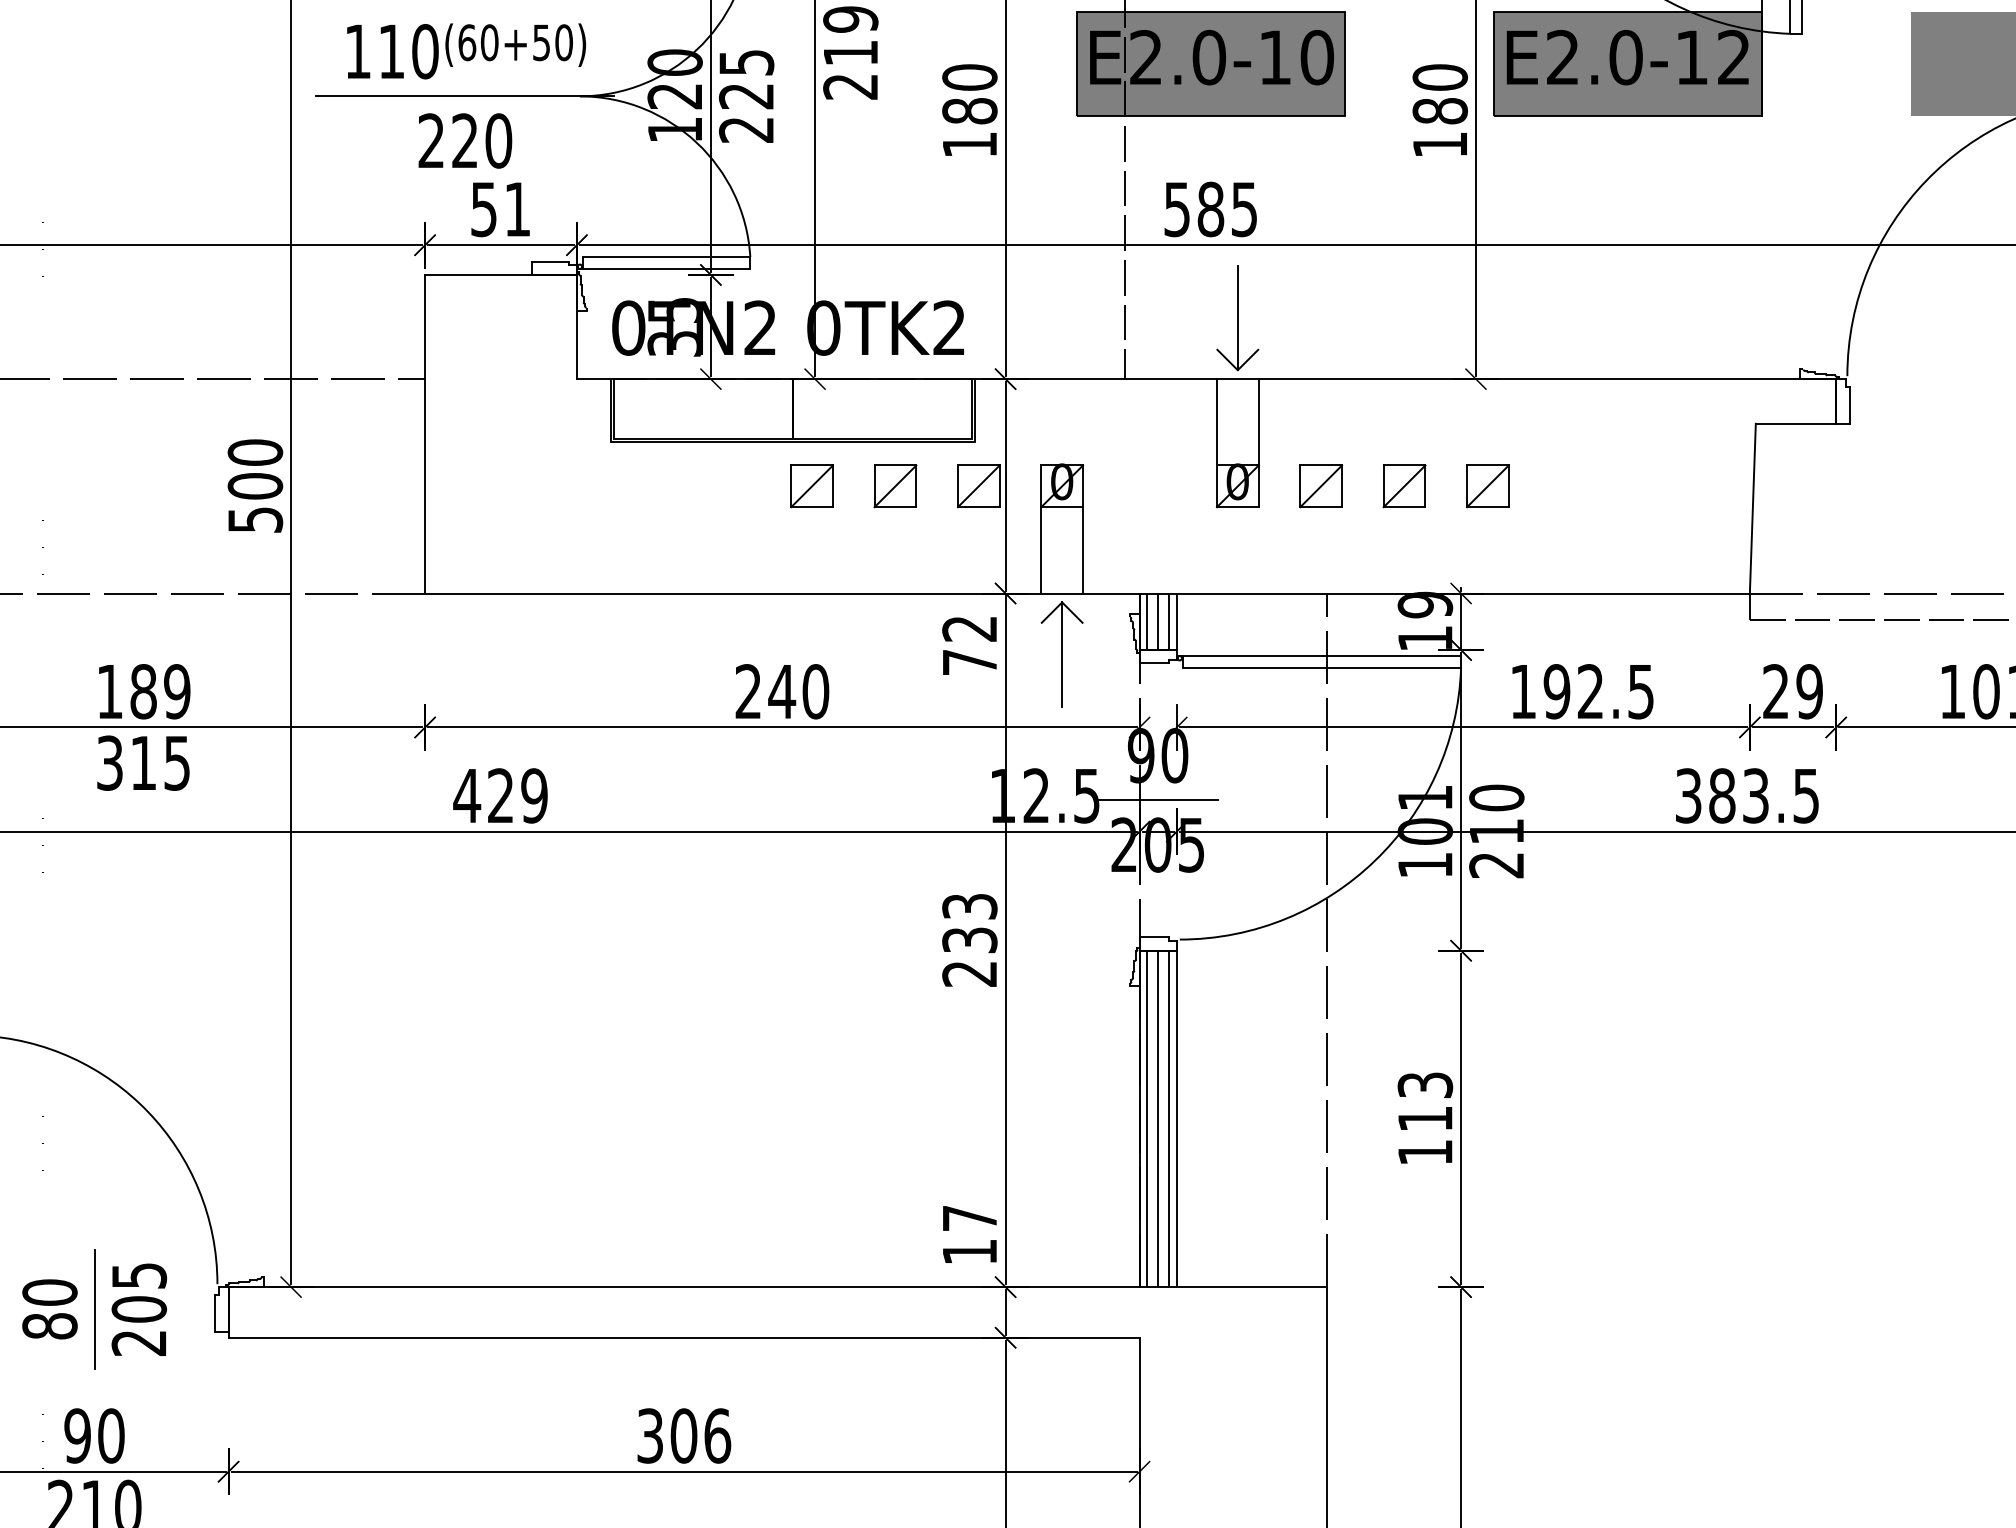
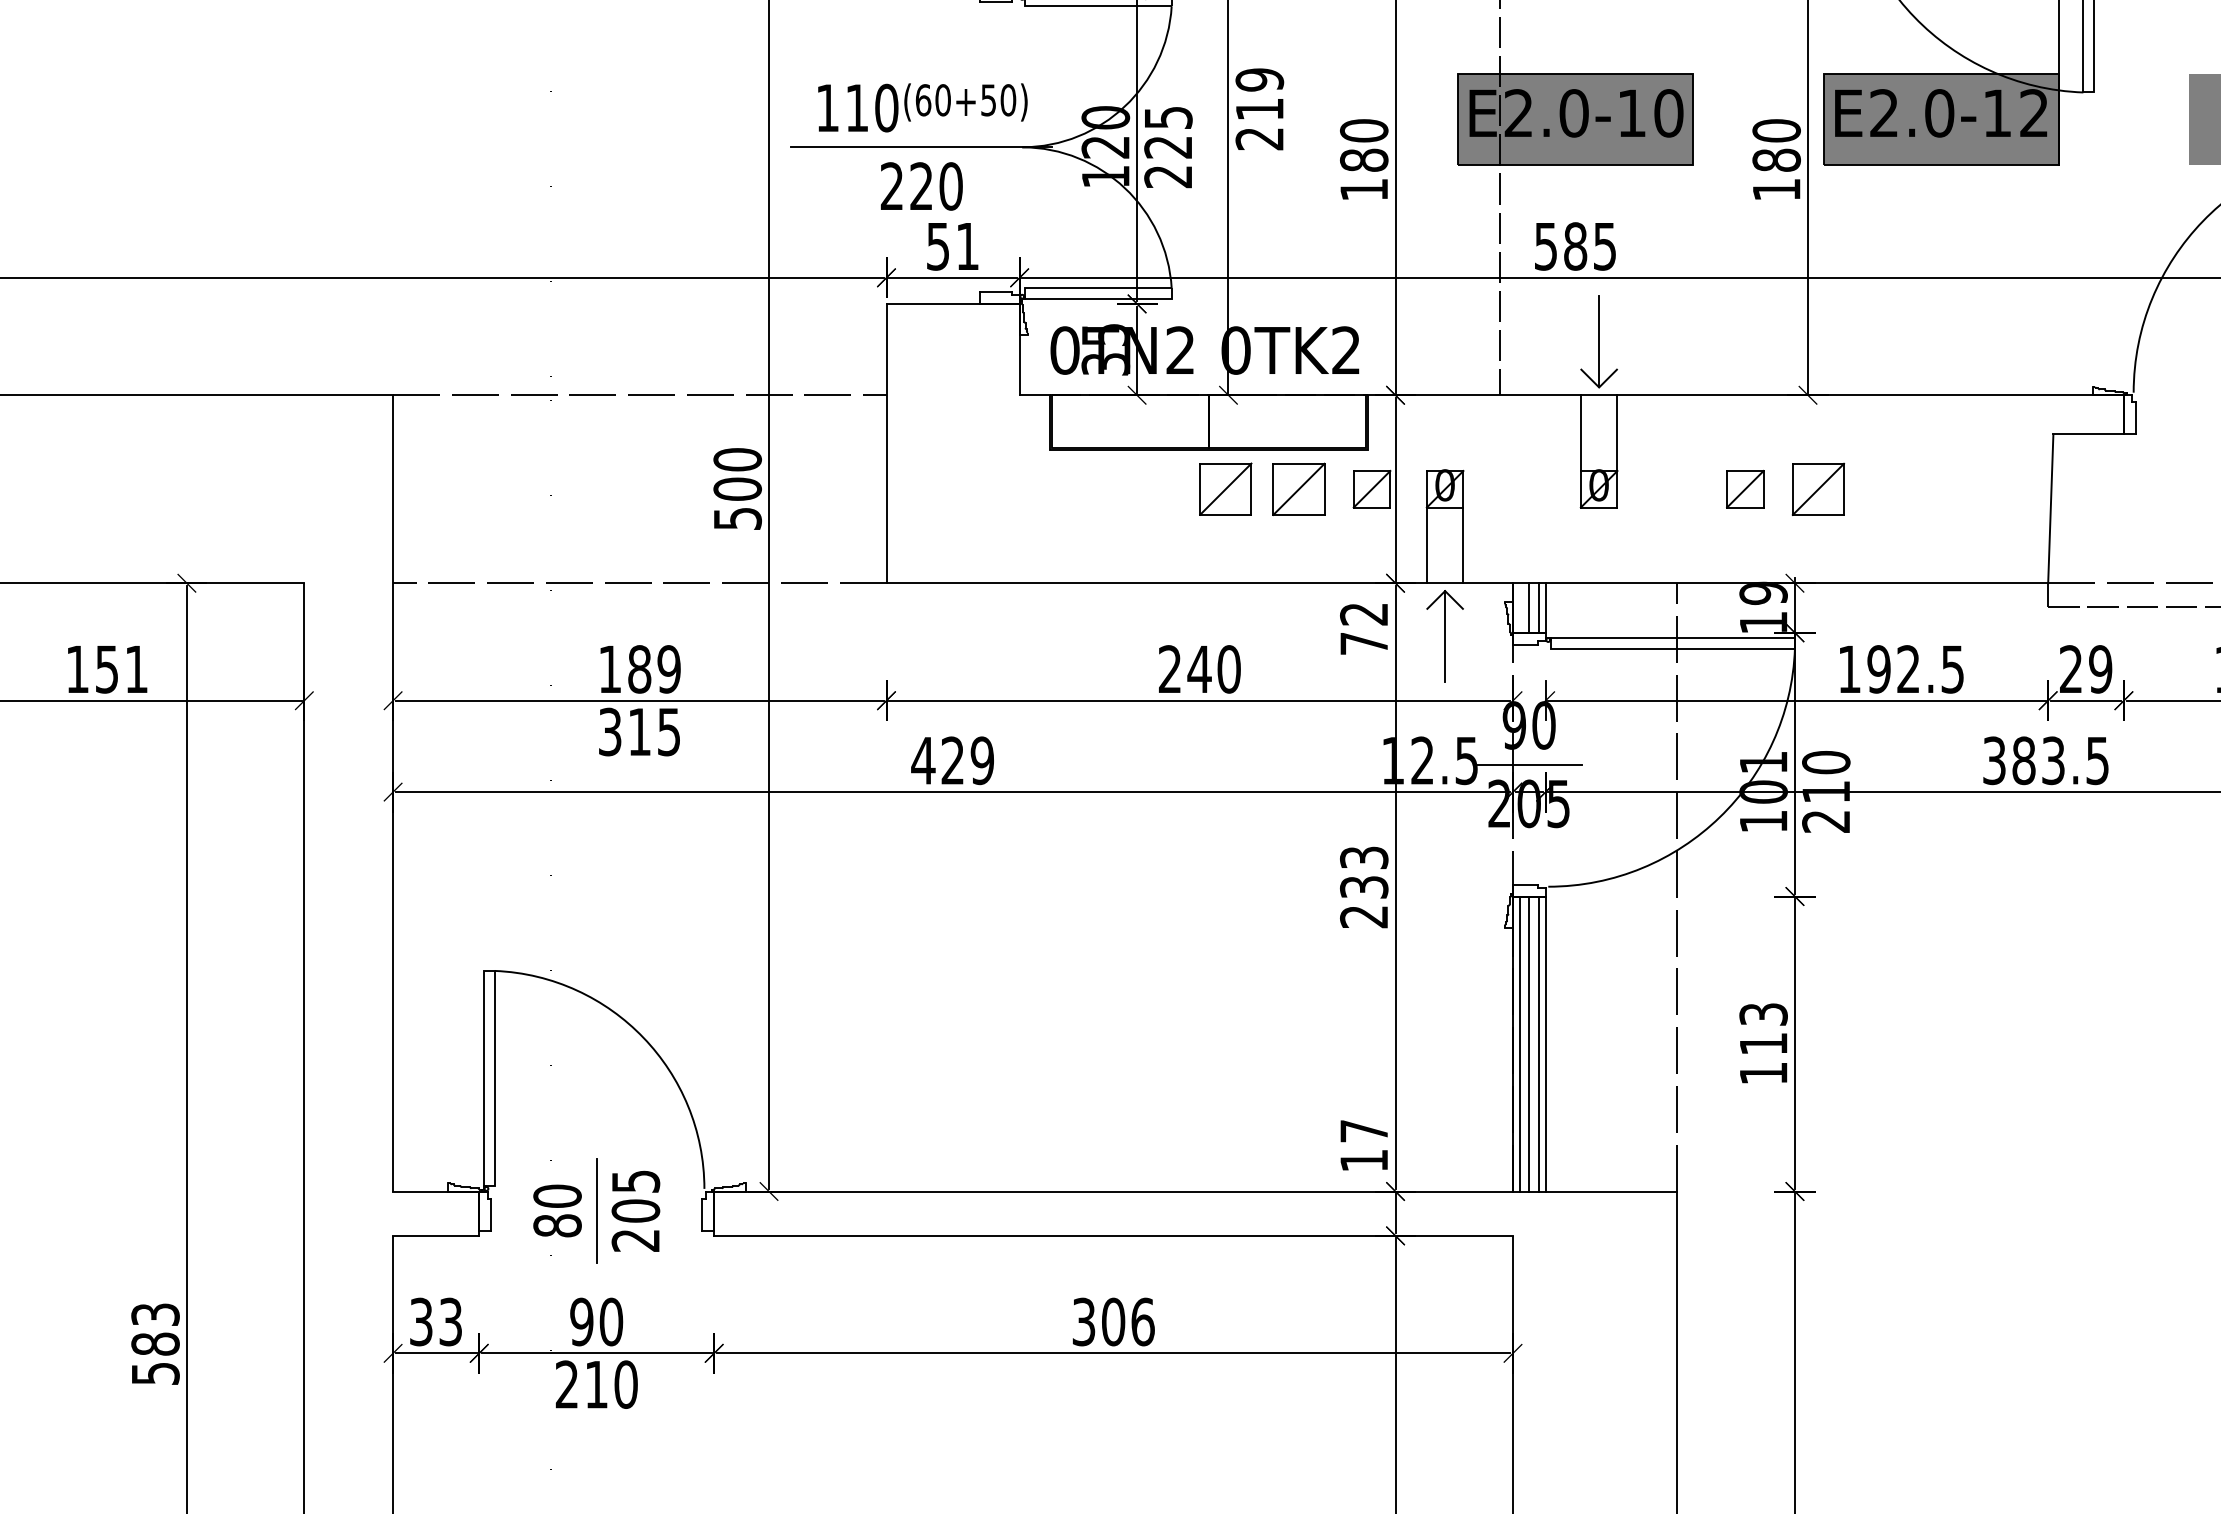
part: (894, 485) -> (1298, 488), size x1.4
part: (1320, 485) -> (1671, 488), removed
part: (1487, 485) -> (1818, 488), size x1.4
part: (811, 486) -> (1225, 489), size x1.4
line: (1146, 621) -> (1519, 607), removed

